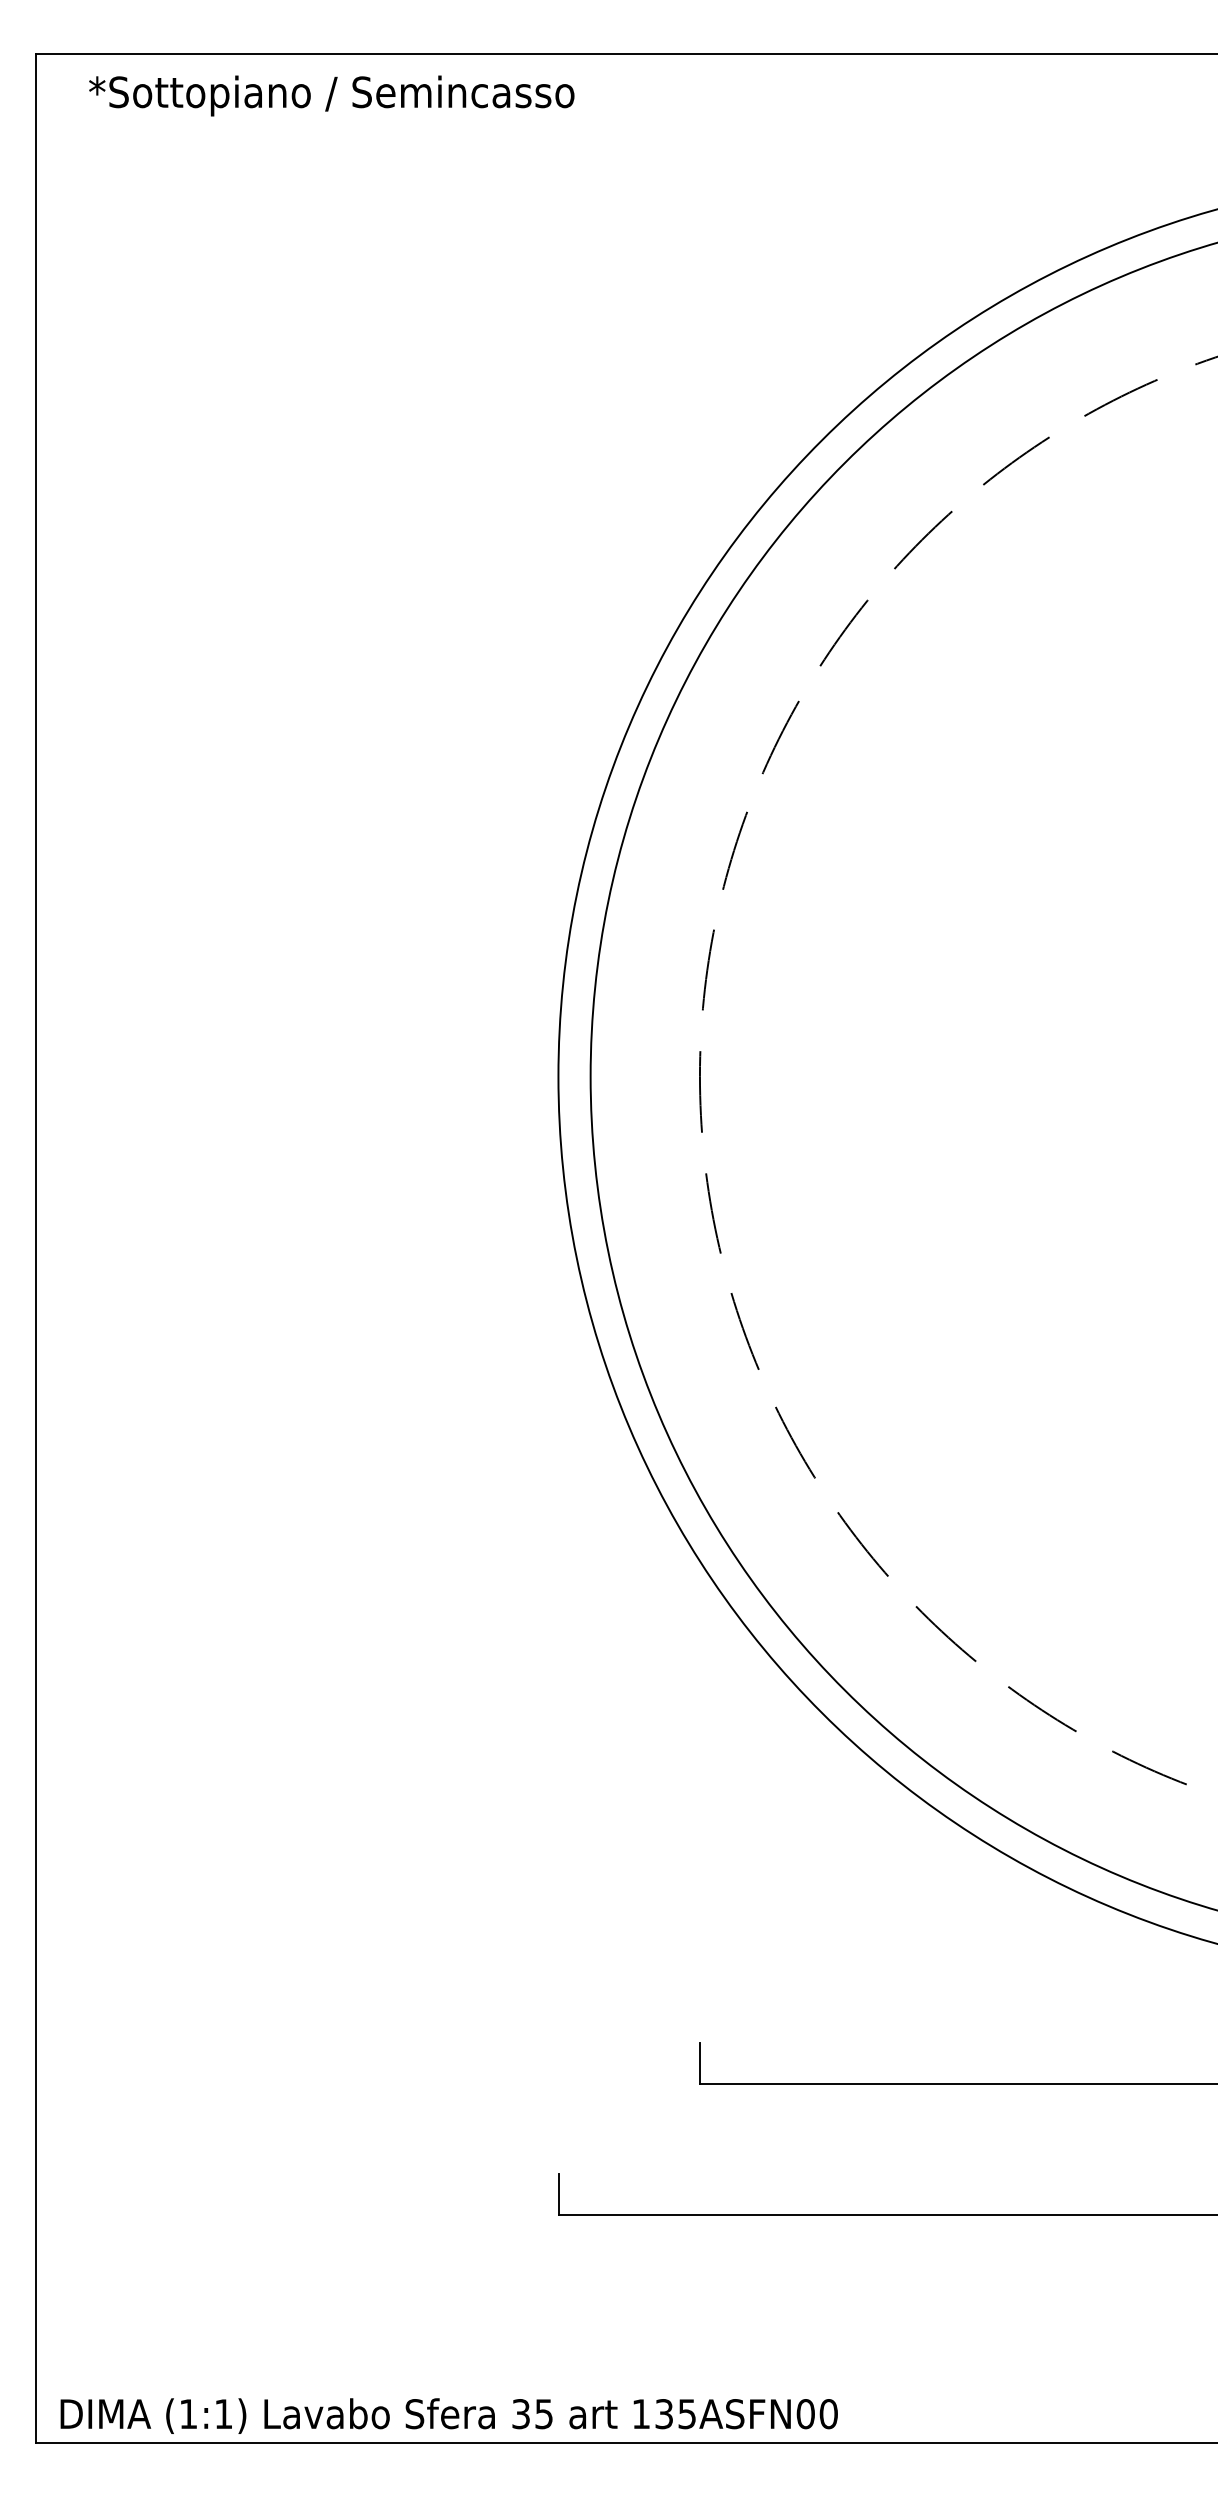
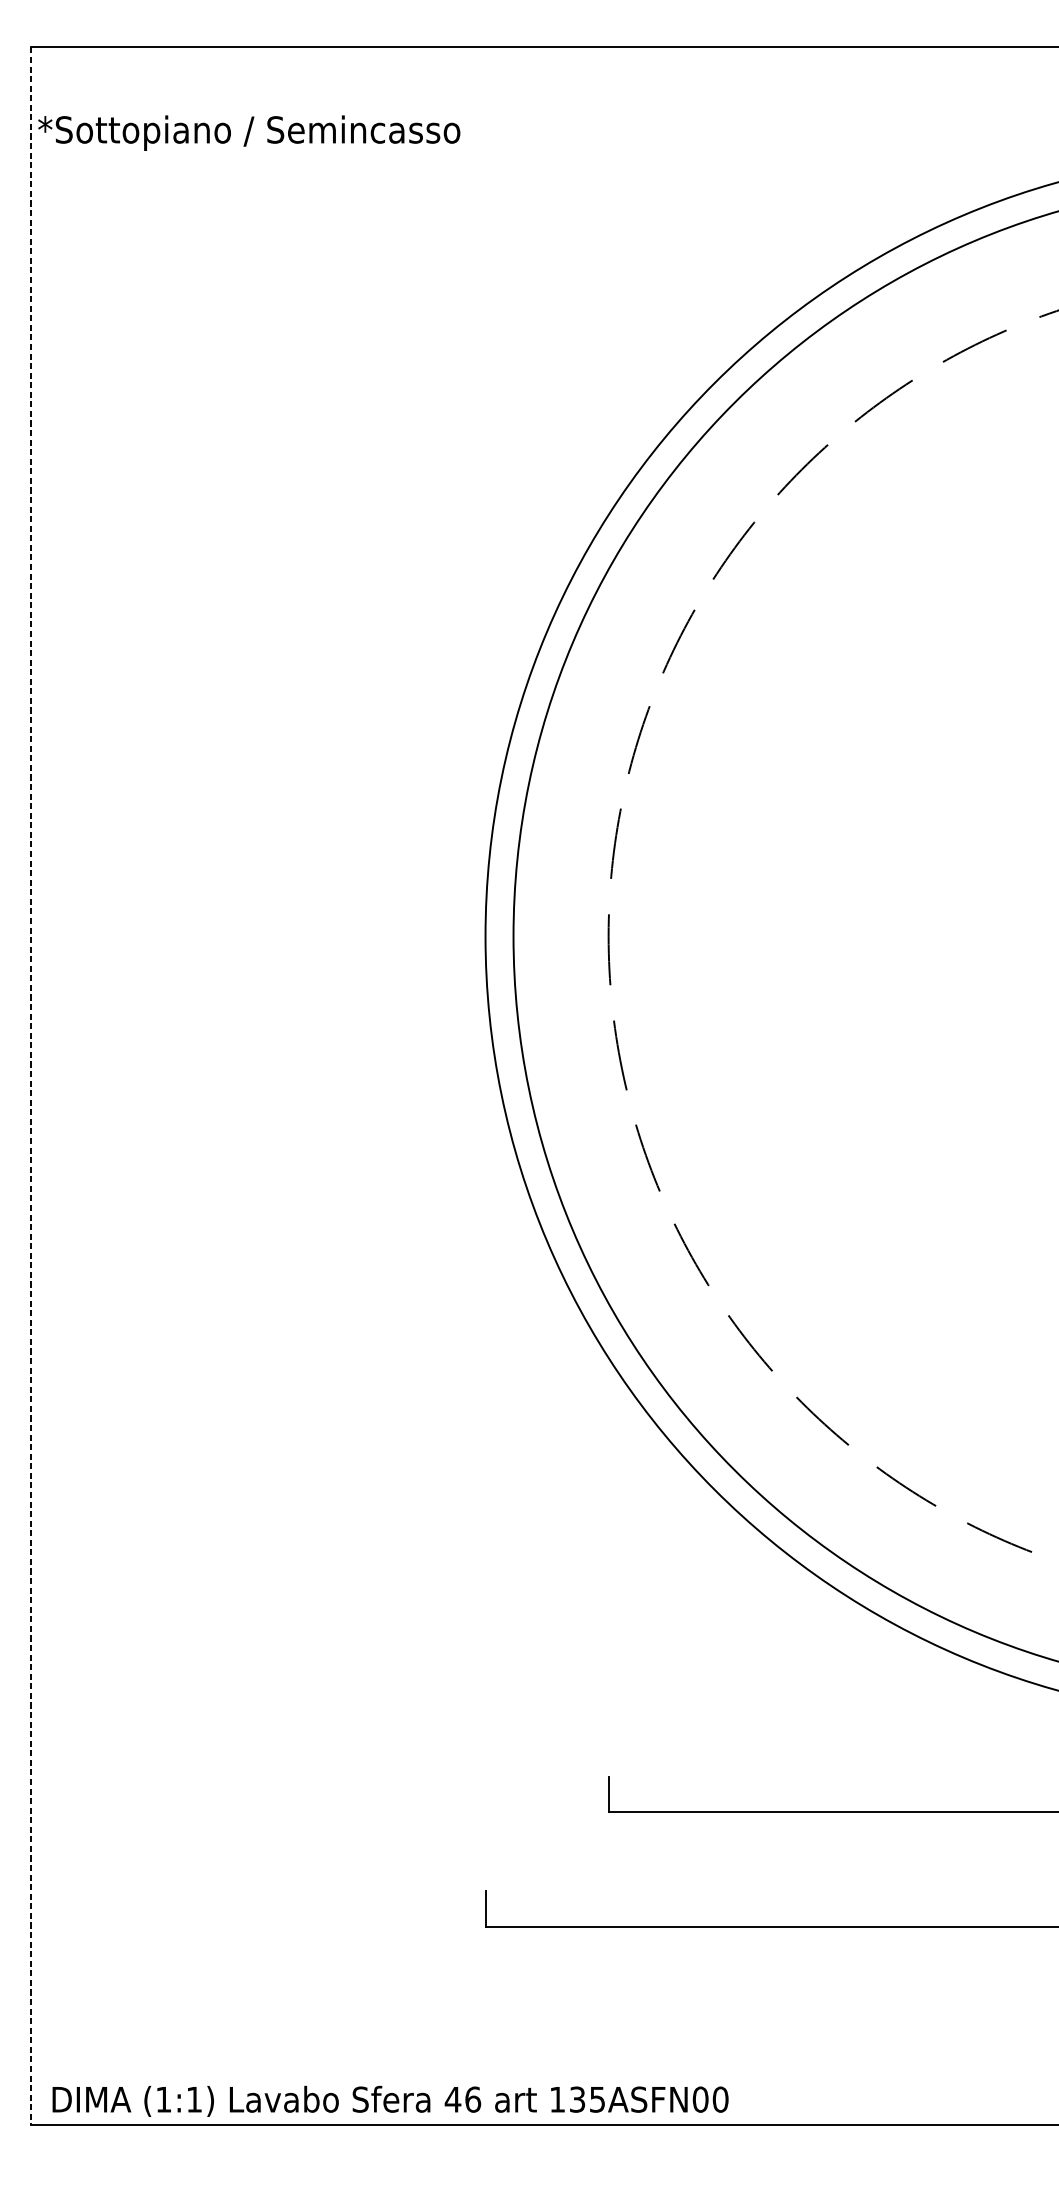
text: (331, 95) -> (249, 132), moved
line: (36, 1248) -> (31, 1085), solid -> dashed
text: (532, 2414) -> (462, 2100), 35 -> 46

